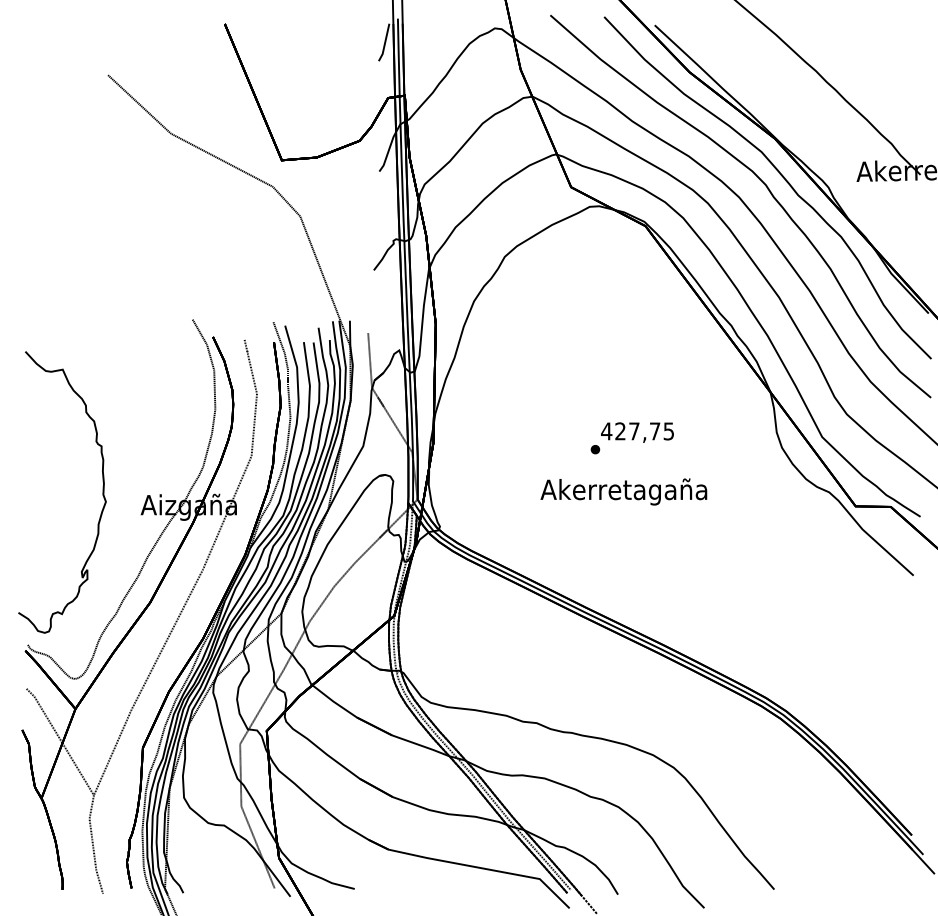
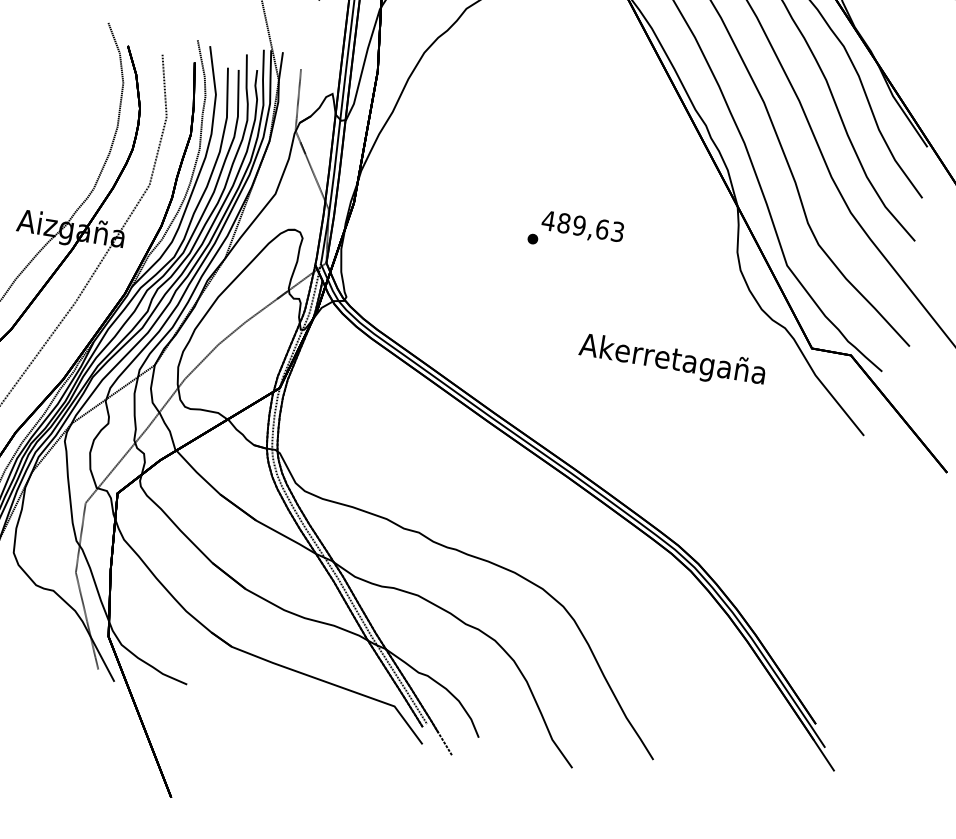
text: (644, 431) -> (590, 227), 427,75 -> 489,63
text: (623, 491) -> (671, 360), moved

